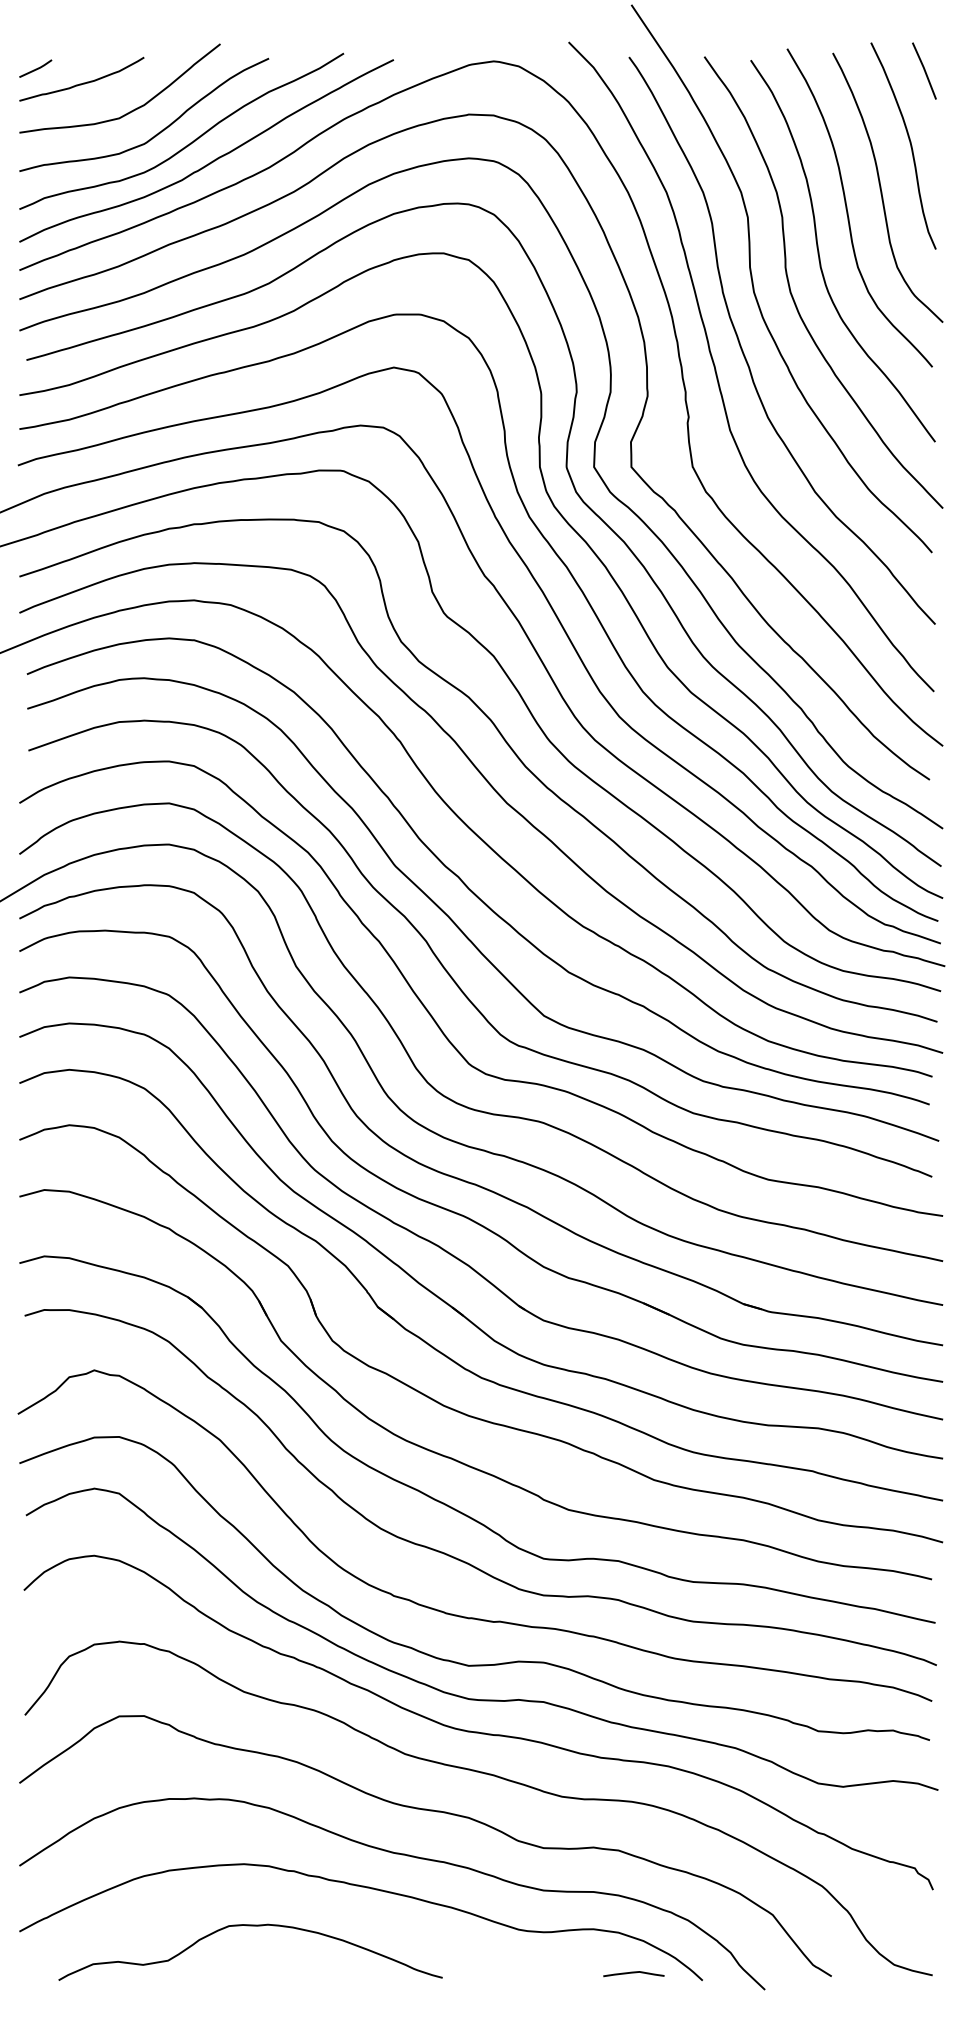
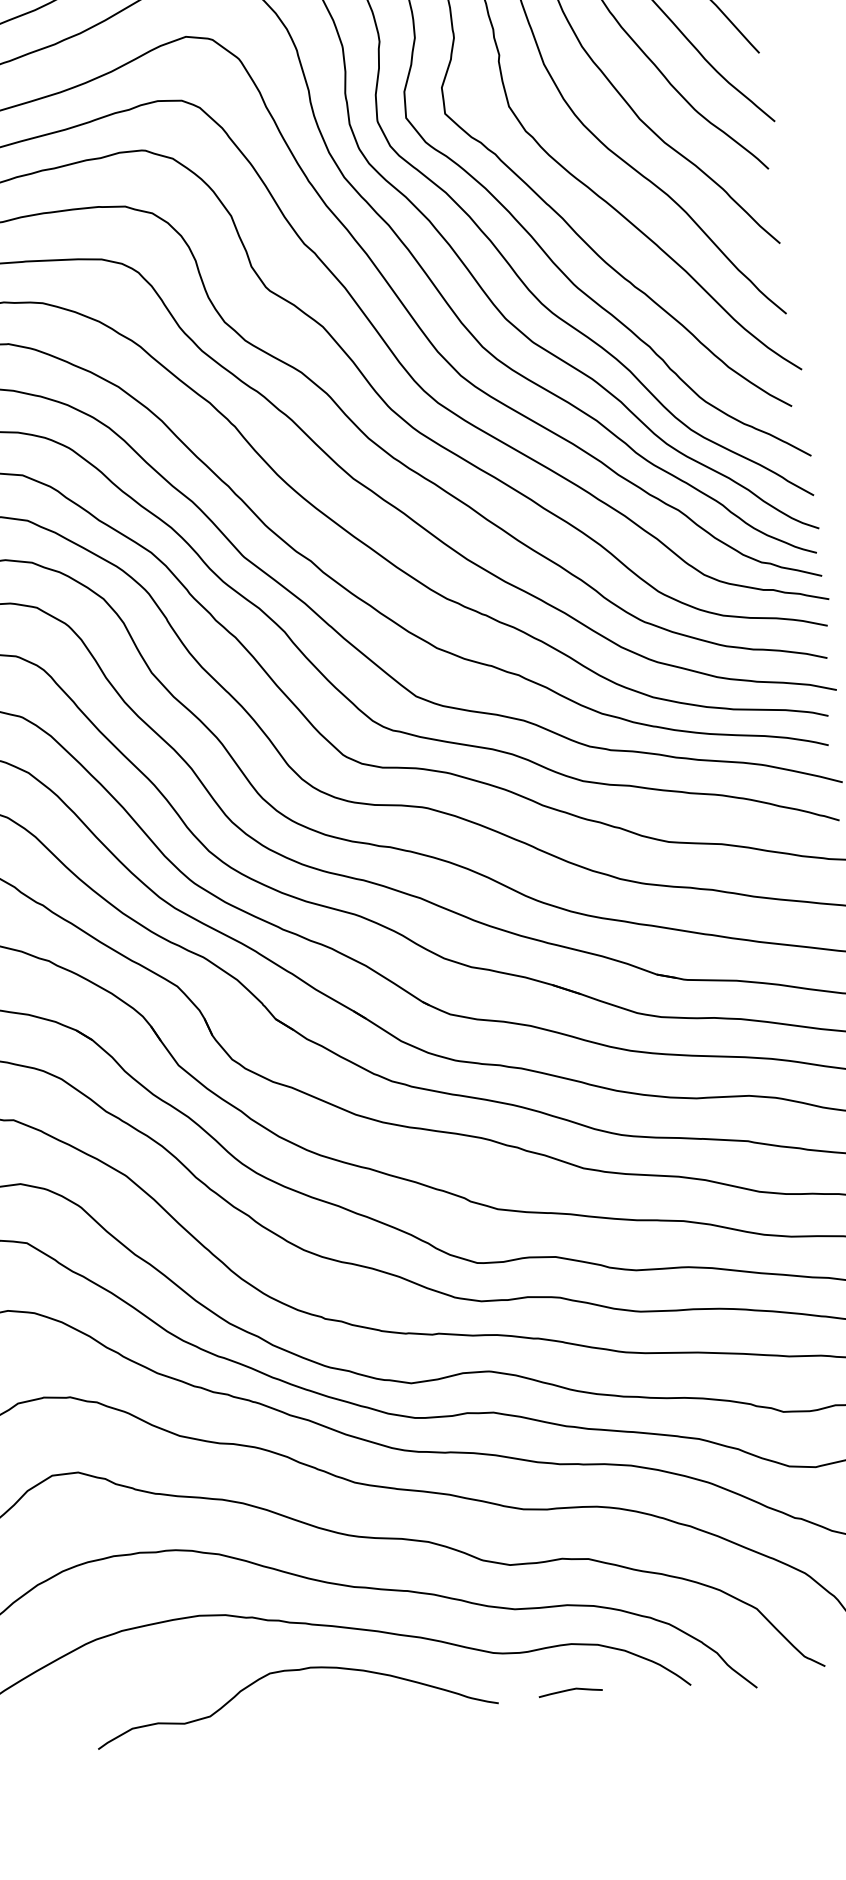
curve: (250, 1926) -> (292, 1671), moved
curve: (633, 1973) -> (570, 1690), moved

